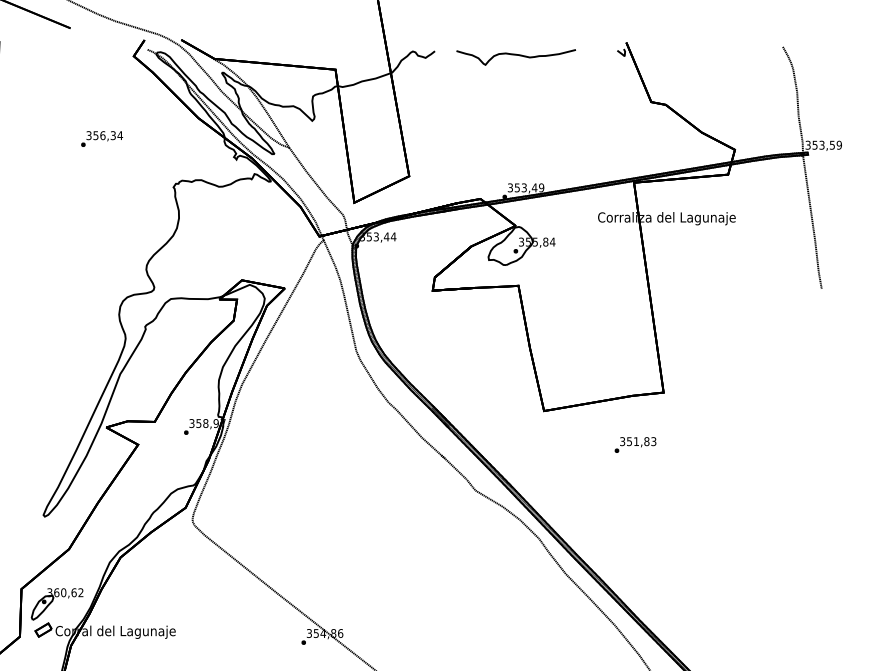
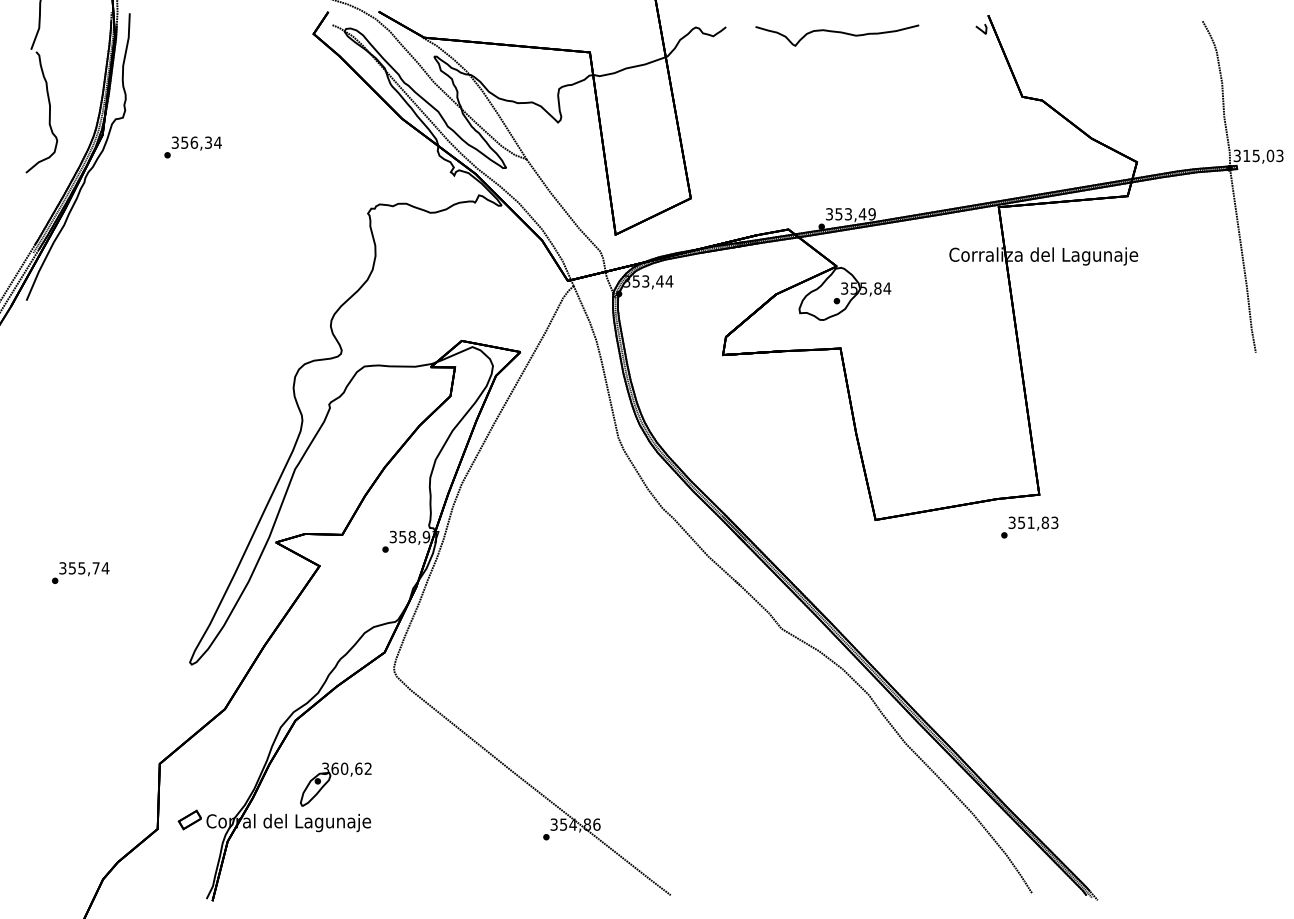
text: (101, 139) -> (192, 147), moved
text: (827, 144) -> (1263, 155), 353,59 -> 315,03
text: (635, 445) -> (1029, 527), moved
part: (52, 602) -> (329, 781), moved

